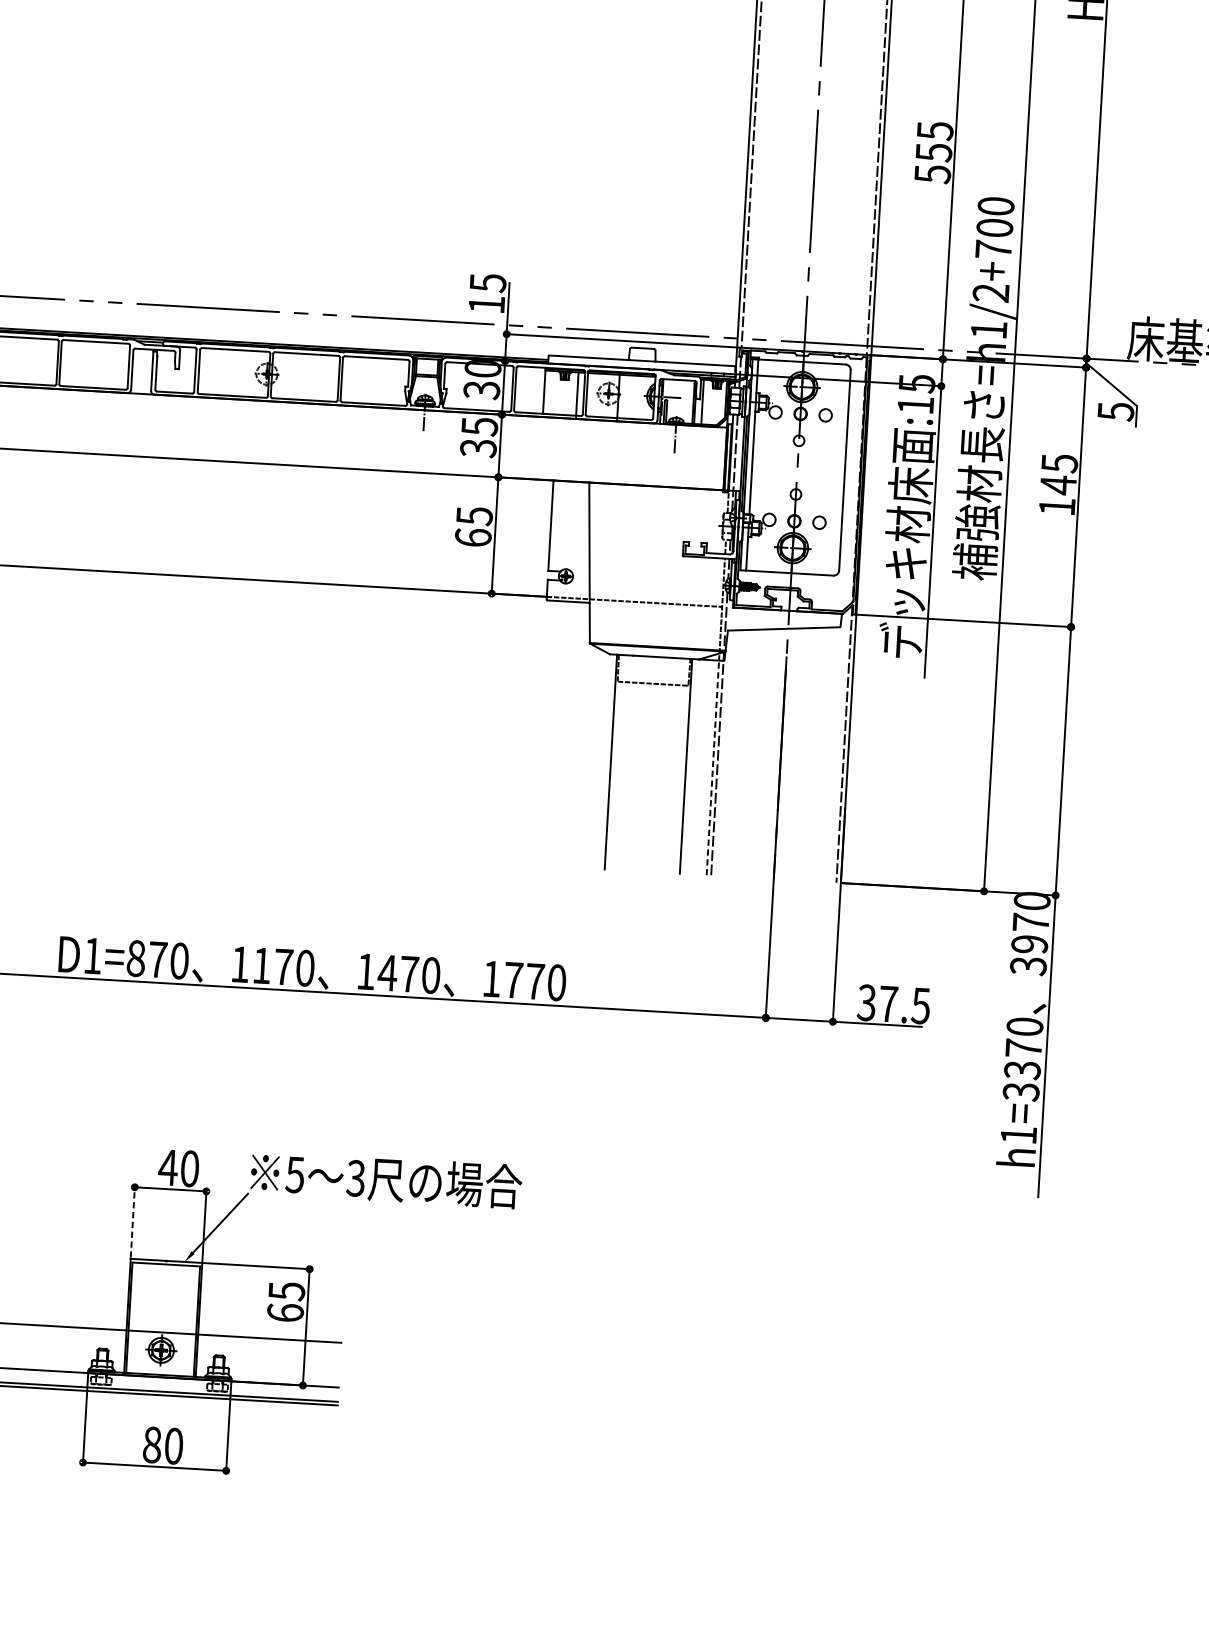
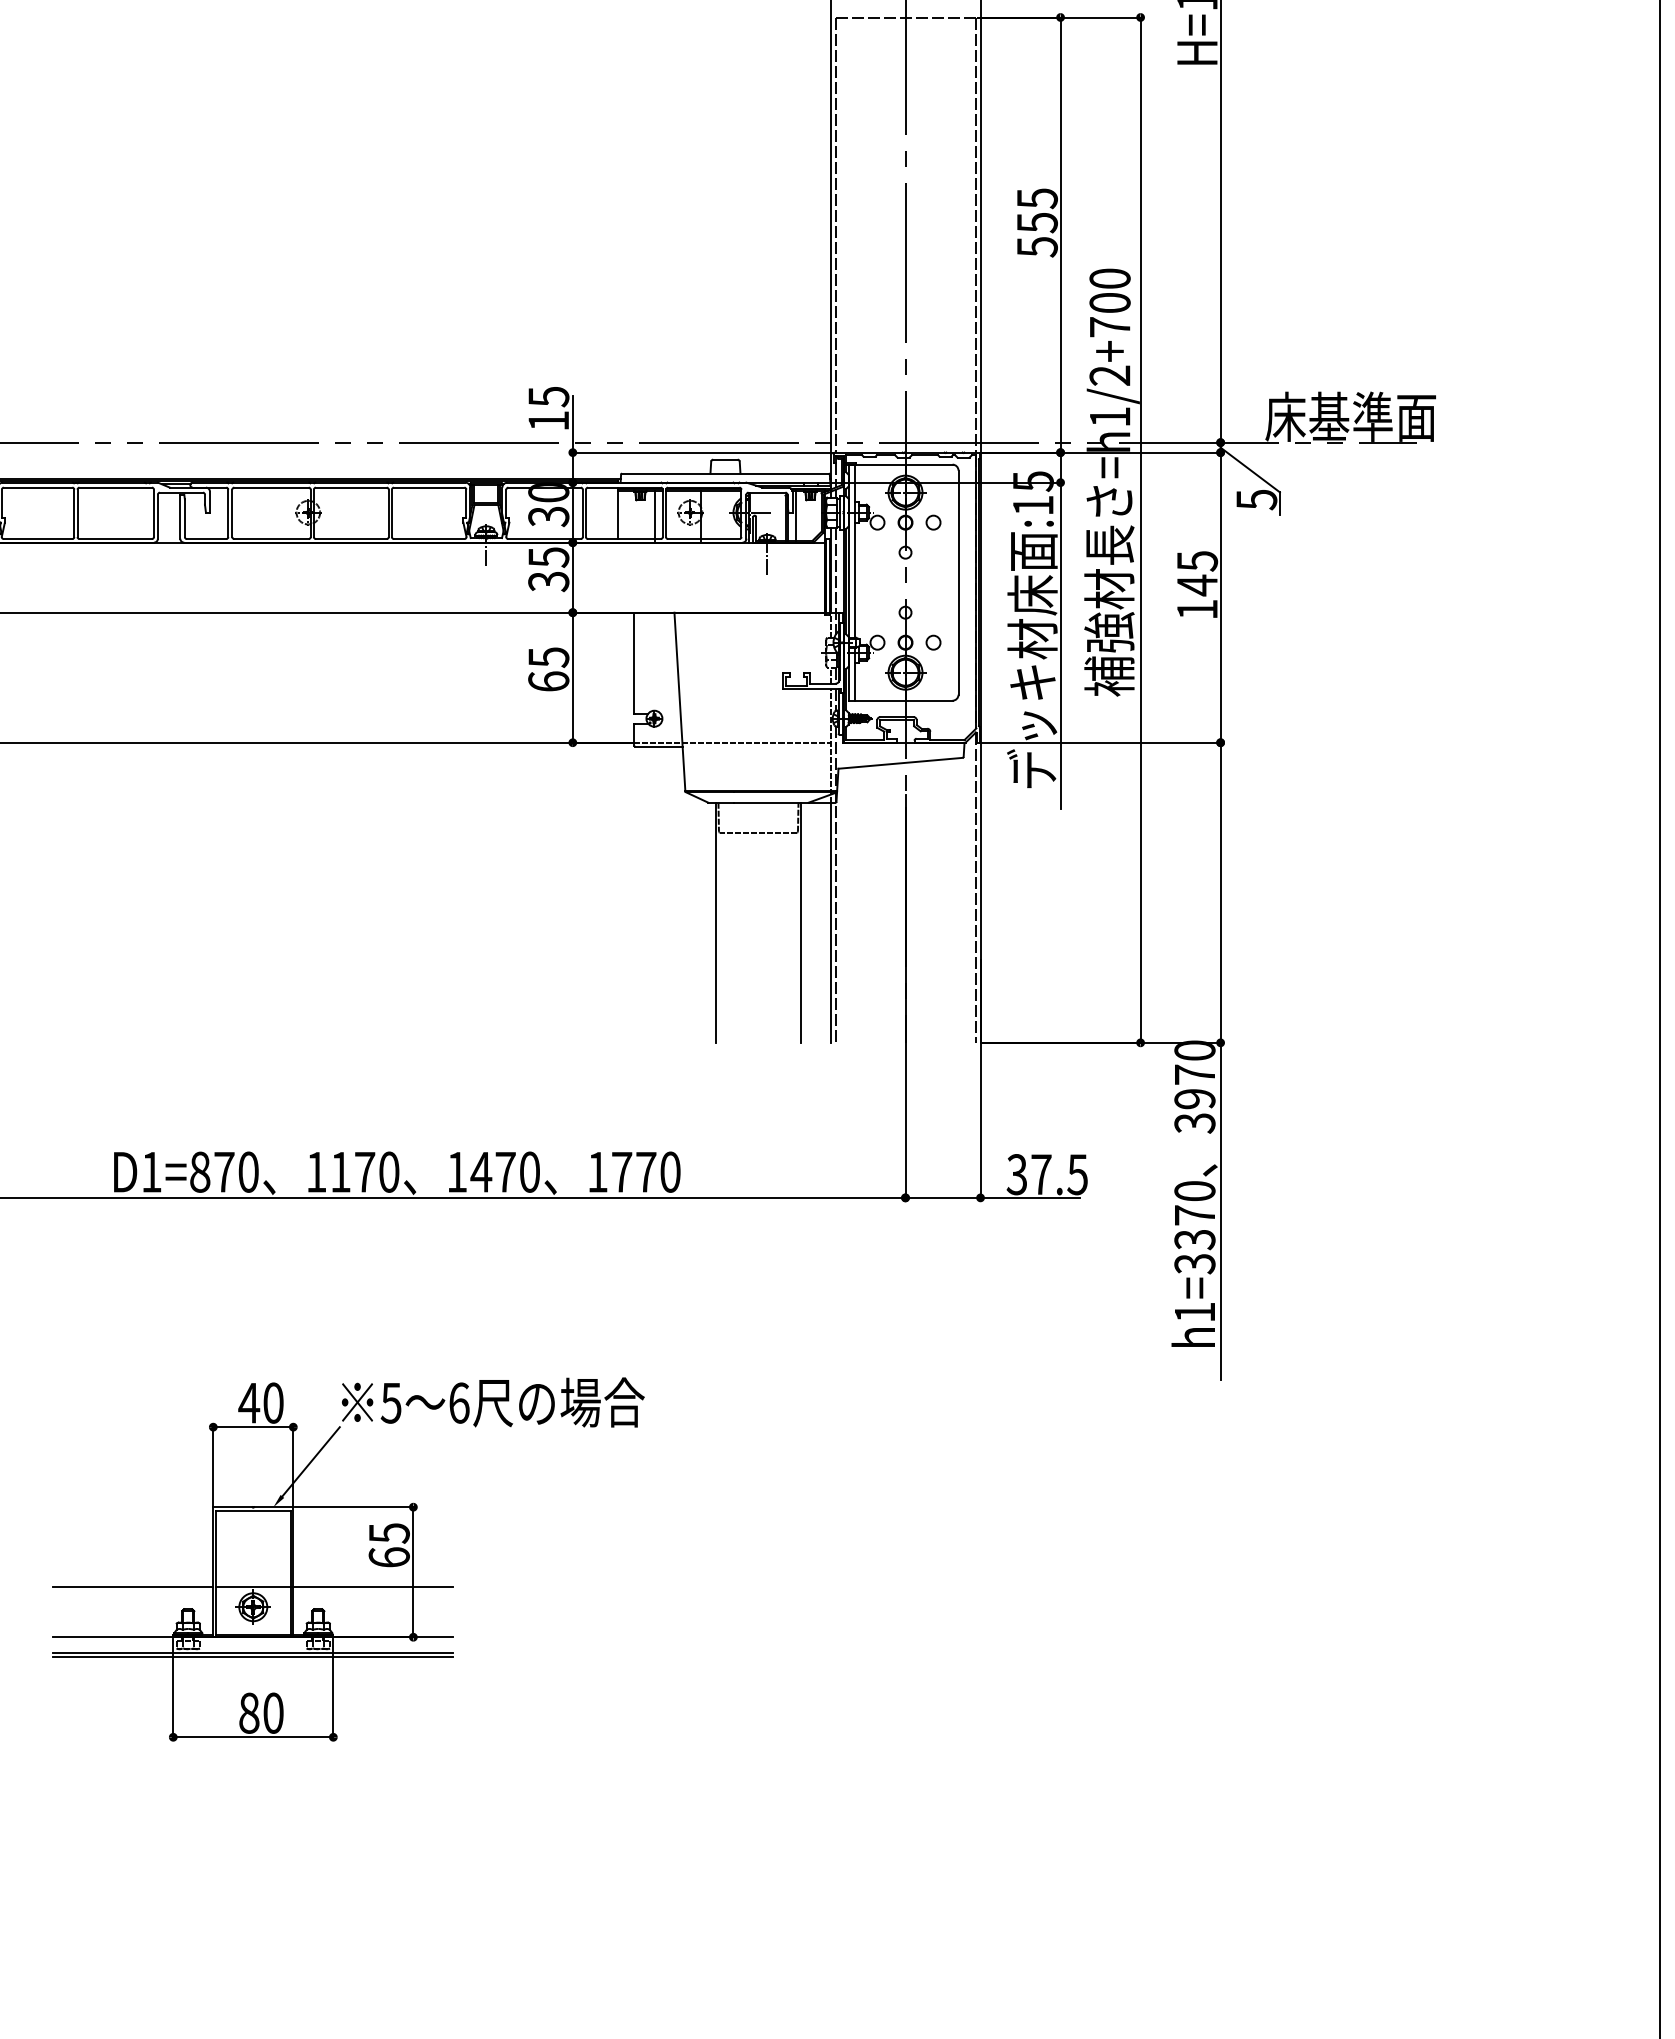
line: (712, 767) -> (830, 922), dashed -> solid
text: (355, 1177) -> (458, 1402), 3 -> 6
line: (133, 1221) -> (213, 1465), dashed -> solid

